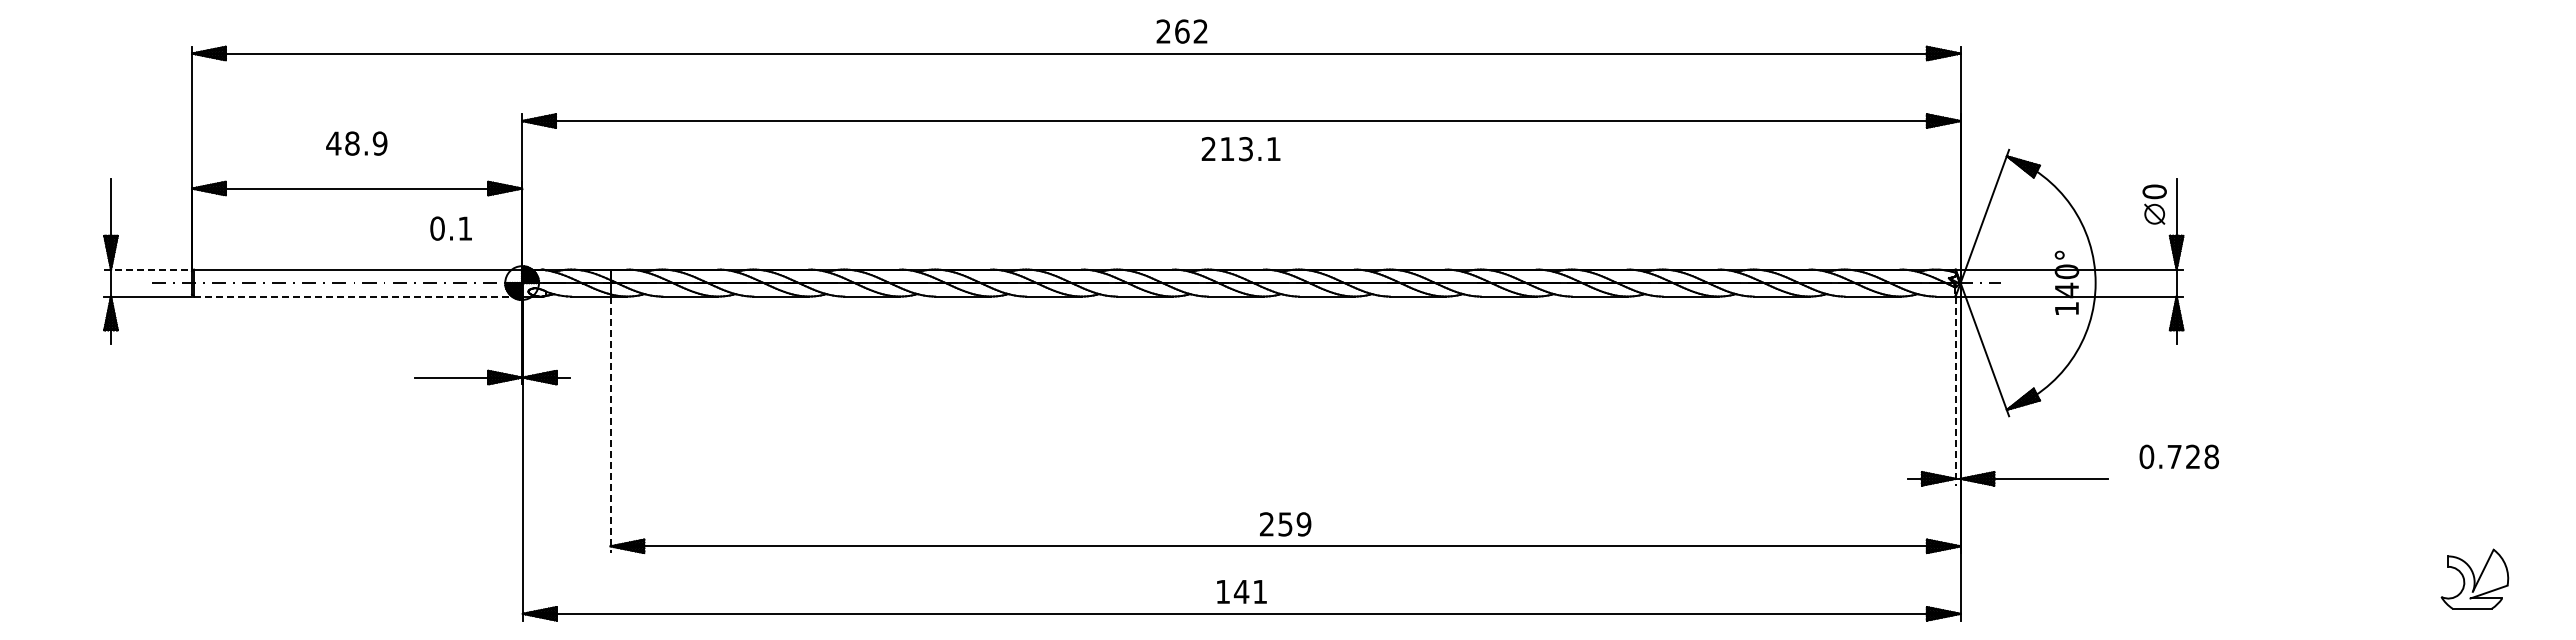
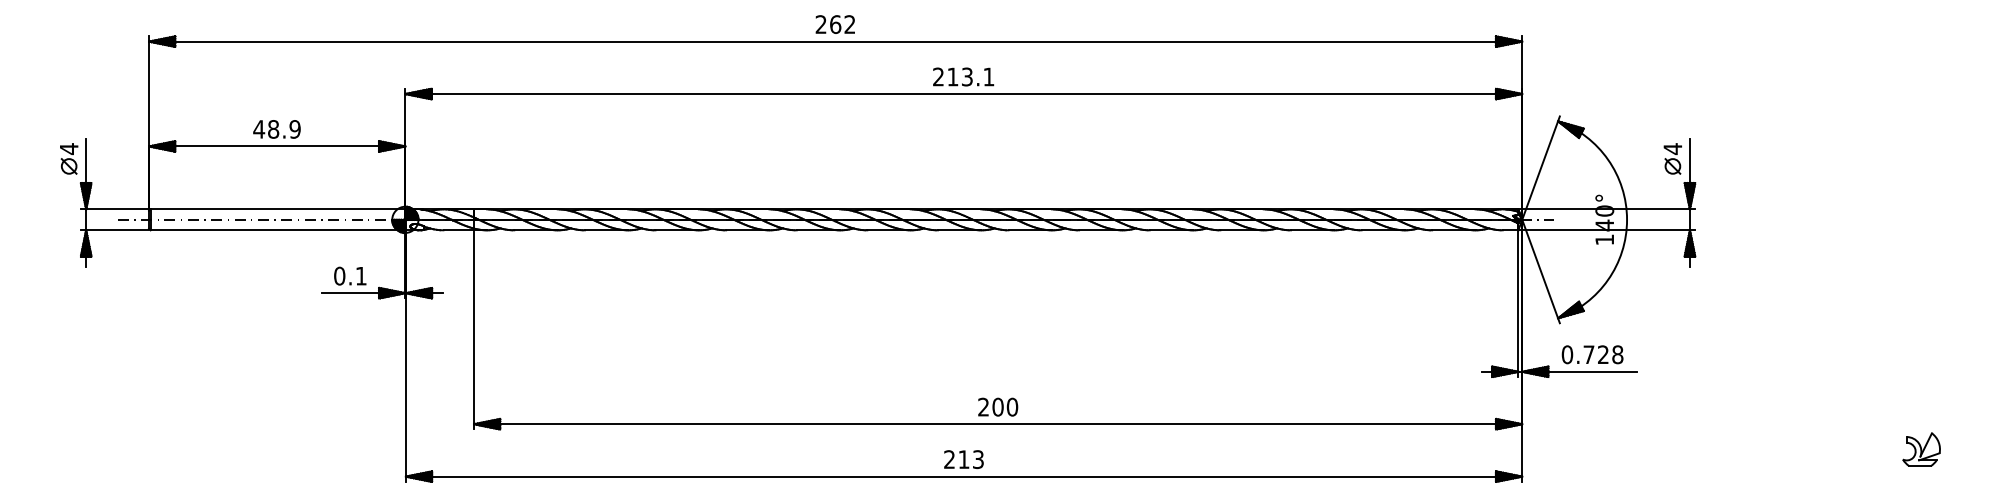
text: (1181, 31) -> (835, 24), moved
text: (356, 143) -> (276, 129), moved
text: (1240, 149) -> (963, 77), moved
text: (2154, 191) -> (1672, 148), 0 -> 4
part: (88, 204) -> (68, 158), added
text: (450, 228) -> (349, 276), moved
line: (148, 269) -> (115, 209), dashed -> solid
line: (358, 296) -> (278, 230), dashed -> solid
line: (1955, 391) -> (1518, 304), dashed -> solid
line: (610, 425) -> (473, 330), dashed -> solid
text: (2178, 456) -> (1592, 354), moved
text: (1294, 524) -> (1005, 407), 259 -> 200
part: (2474, 578) -> (1921, 449), size x0.71
text: (1241, 591) -> (963, 459), 141 -> 213

